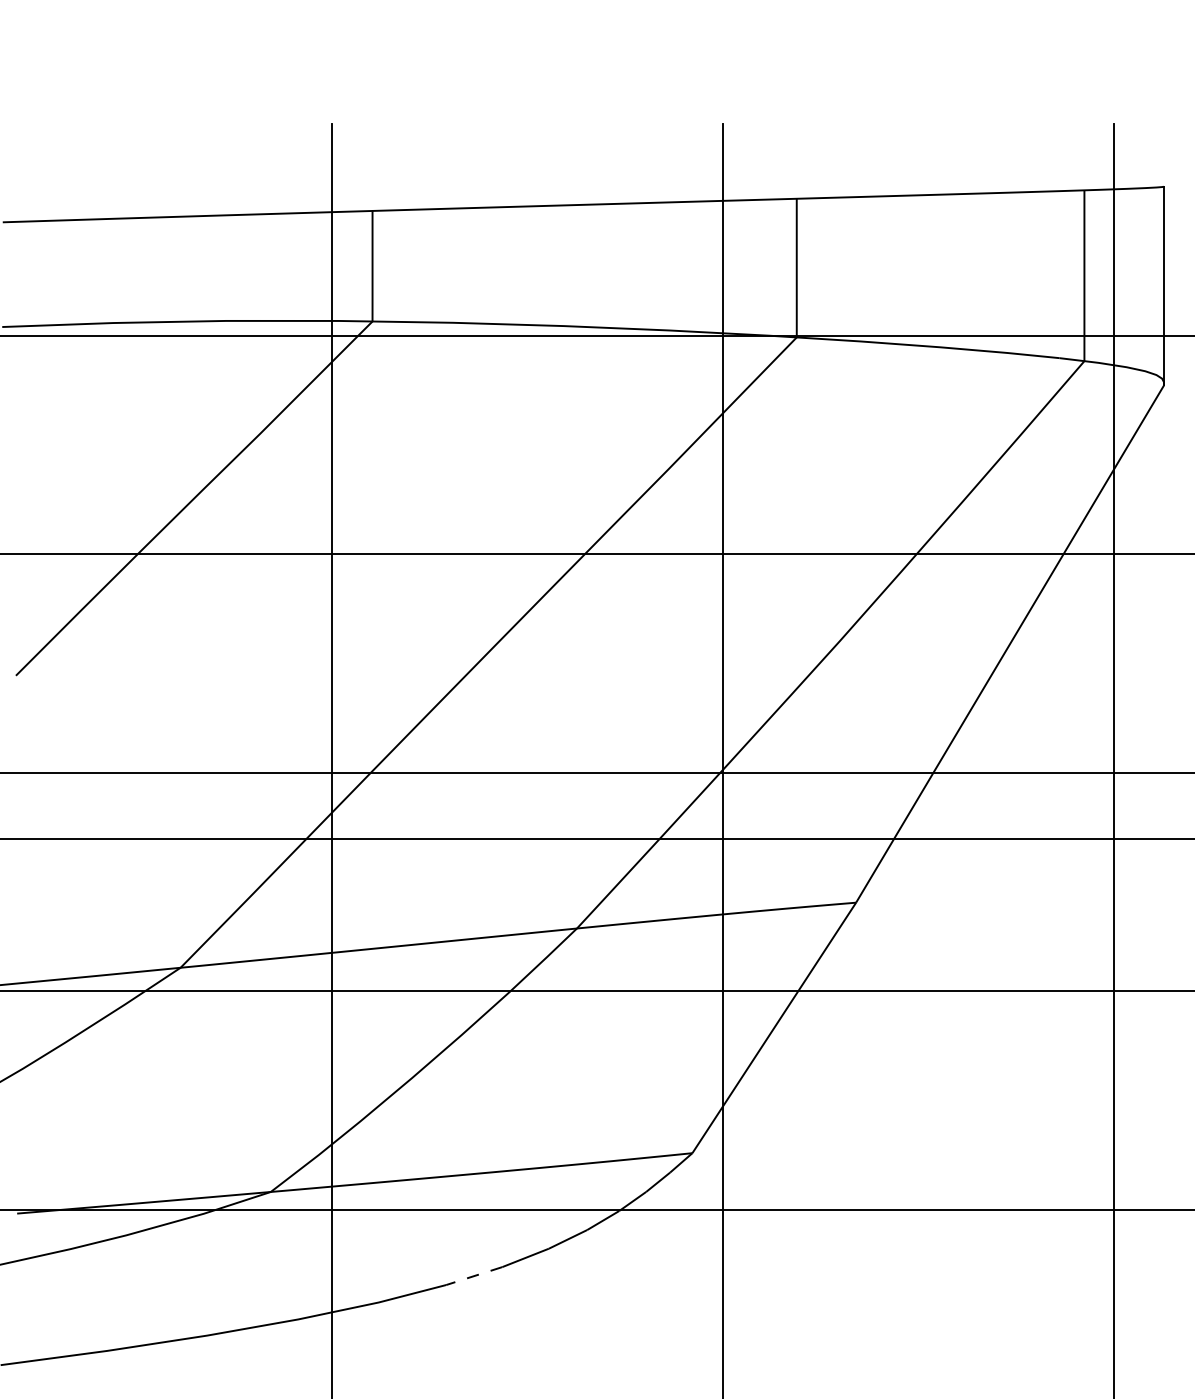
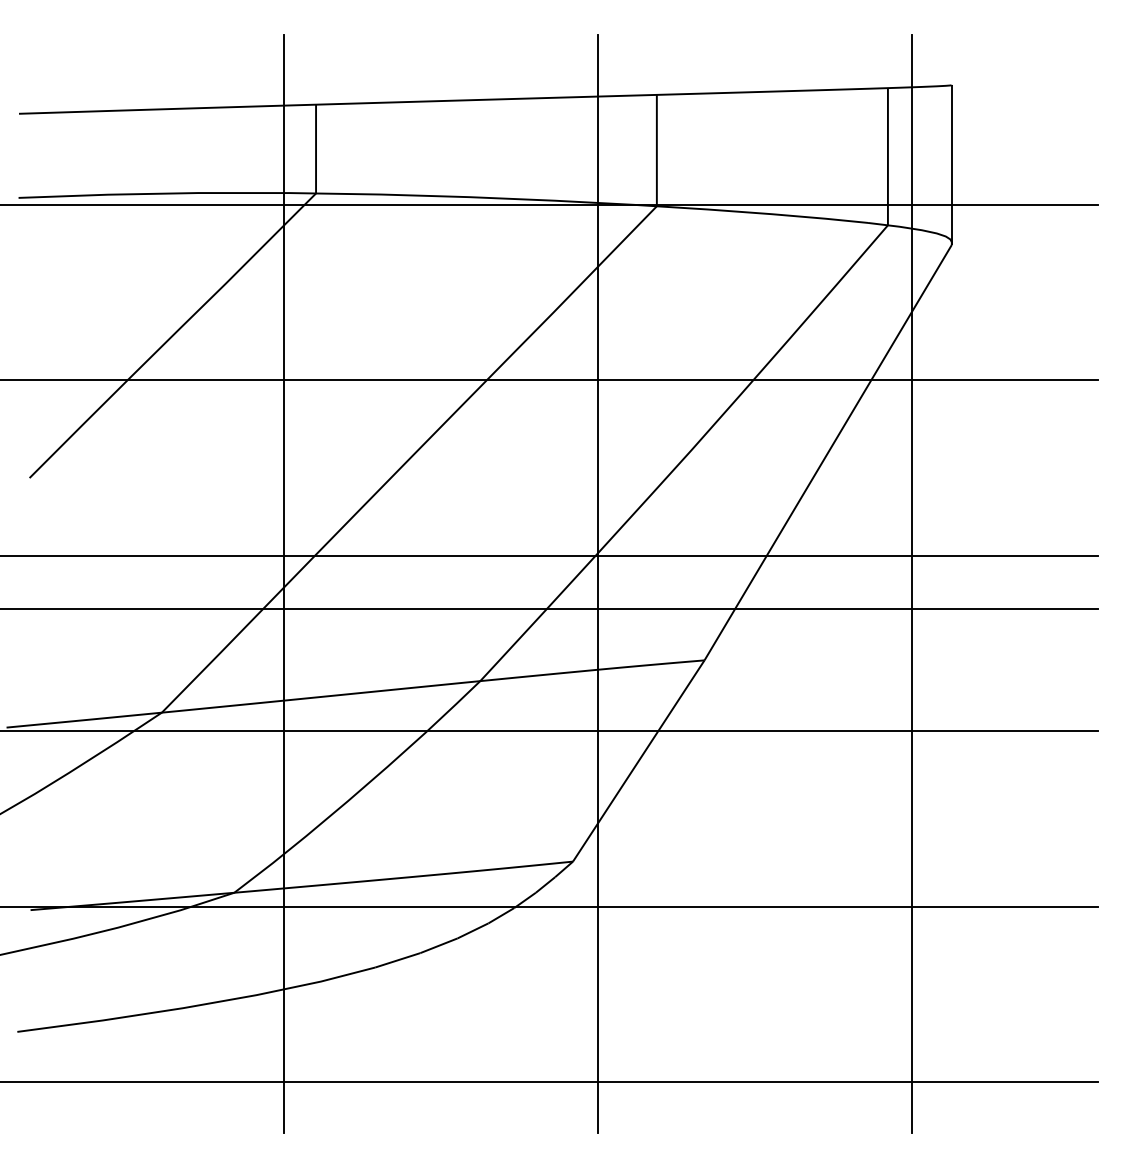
line: (473, 1276) -> (397, 960), dashed -> solid

